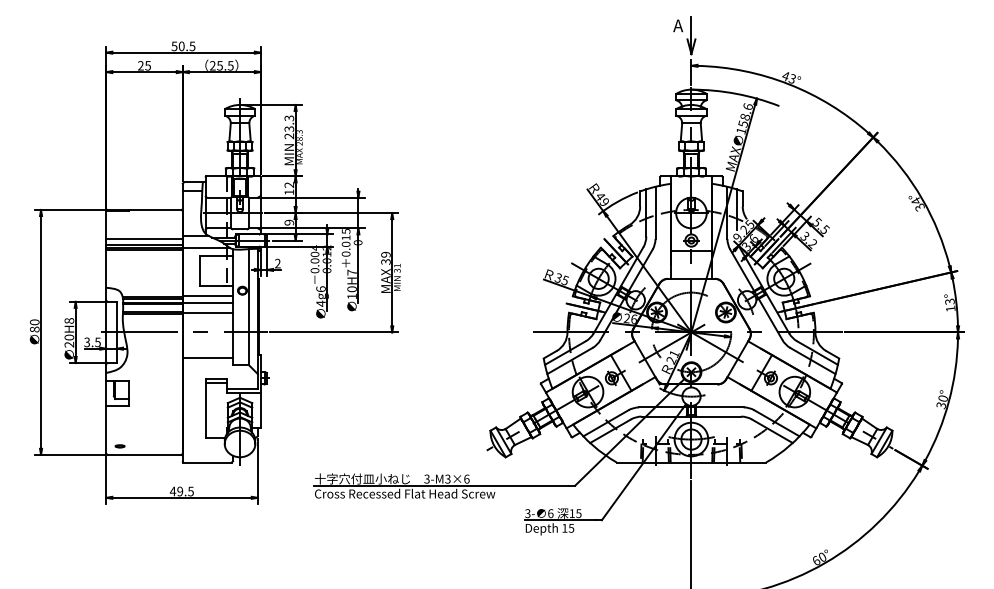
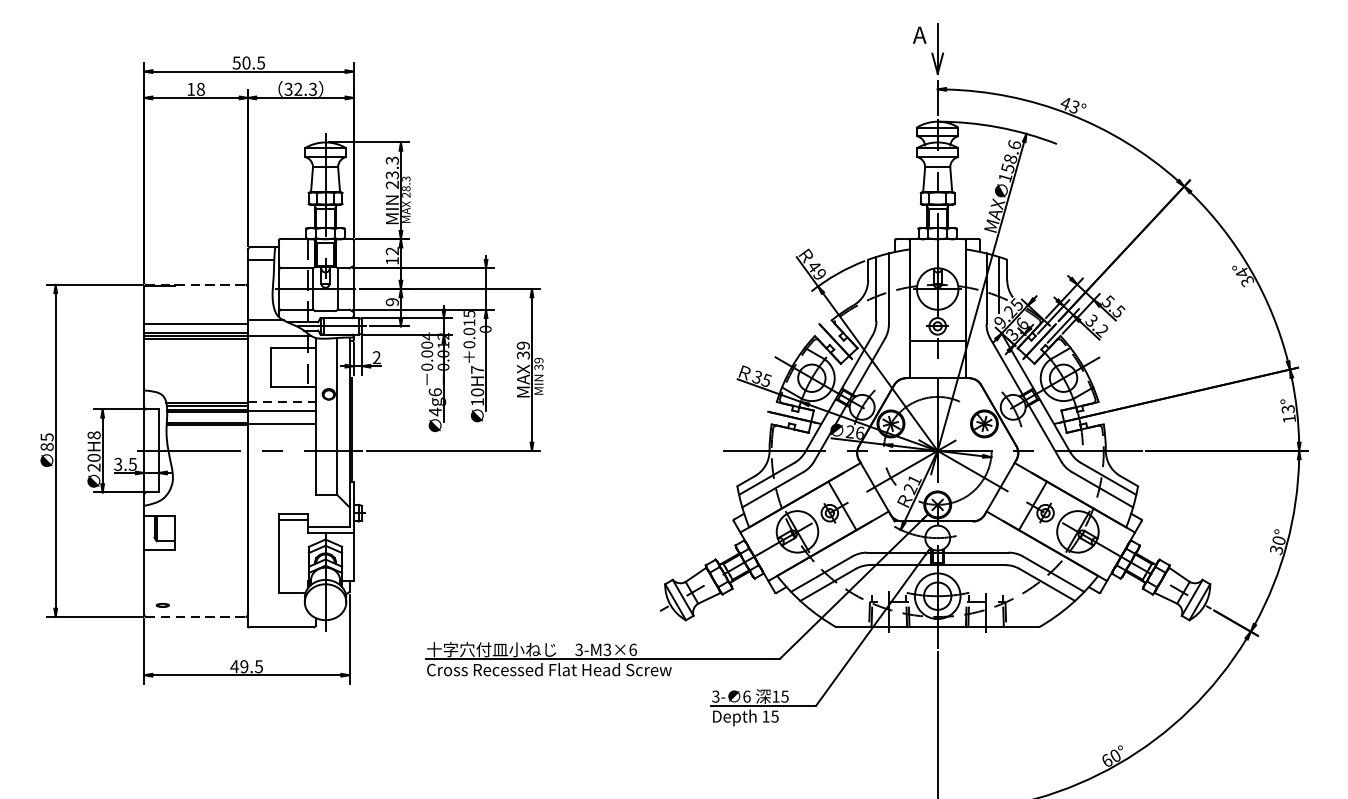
text: (144, 65) -> (195, 88), 25 -> 18
text: (221, 65) -> (300, 88), 25.5 -> 32.3
line: (145, 209) -> (197, 284), solid -> dashed
text: (397, 265) -> (539, 360), 31 -> 39
line: (208, 296) -> (282, 402), solid -> dashed
text: (34, 322) -> (46, 437), 80 -> 85
line: (207, 358) -> (281, 486), removed
line: (145, 454) -> (197, 616), solid -> dashed

